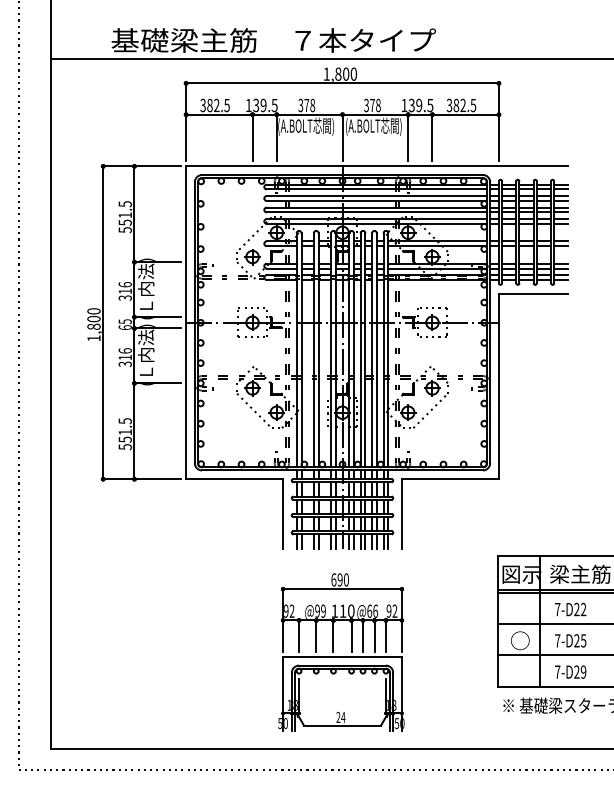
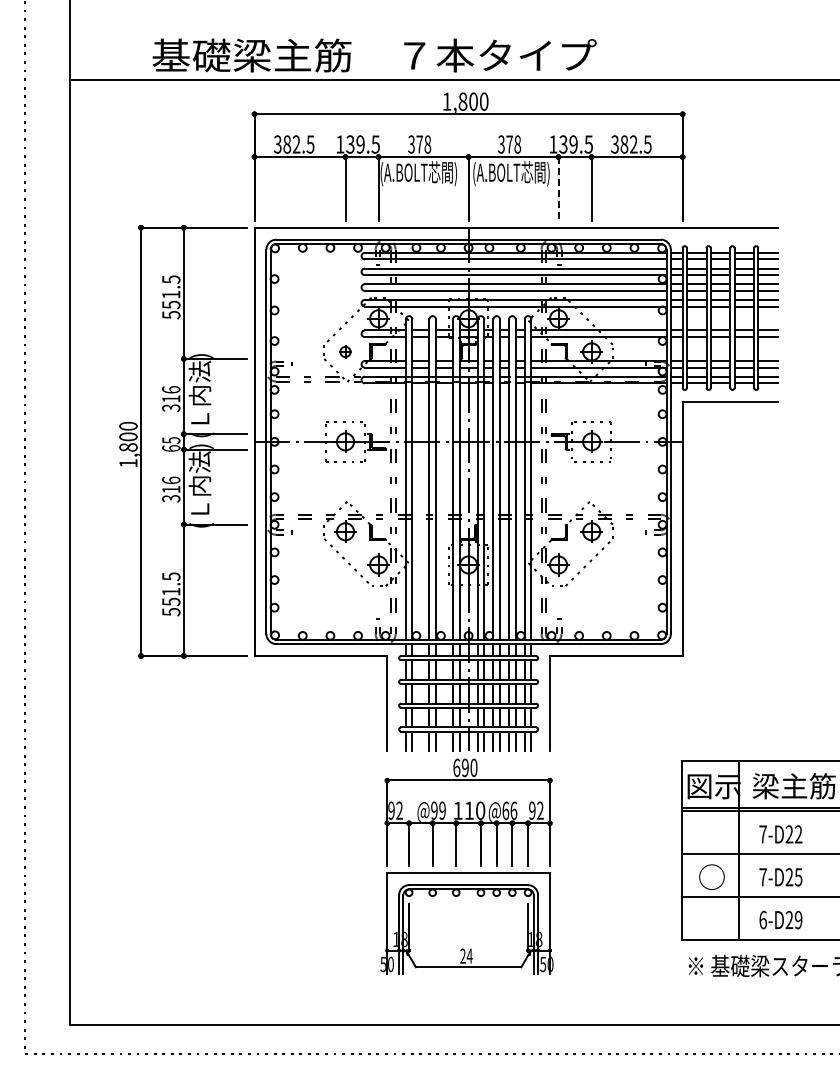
line: (408, 137) -> (558, 188), solid -> dashed
part: (252, 256) -> (345, 351), size x0.6
part: (340, 651) -> (466, 866), moved
text: (557, 671) -> (762, 919), 7-D29 -> 6-D29

